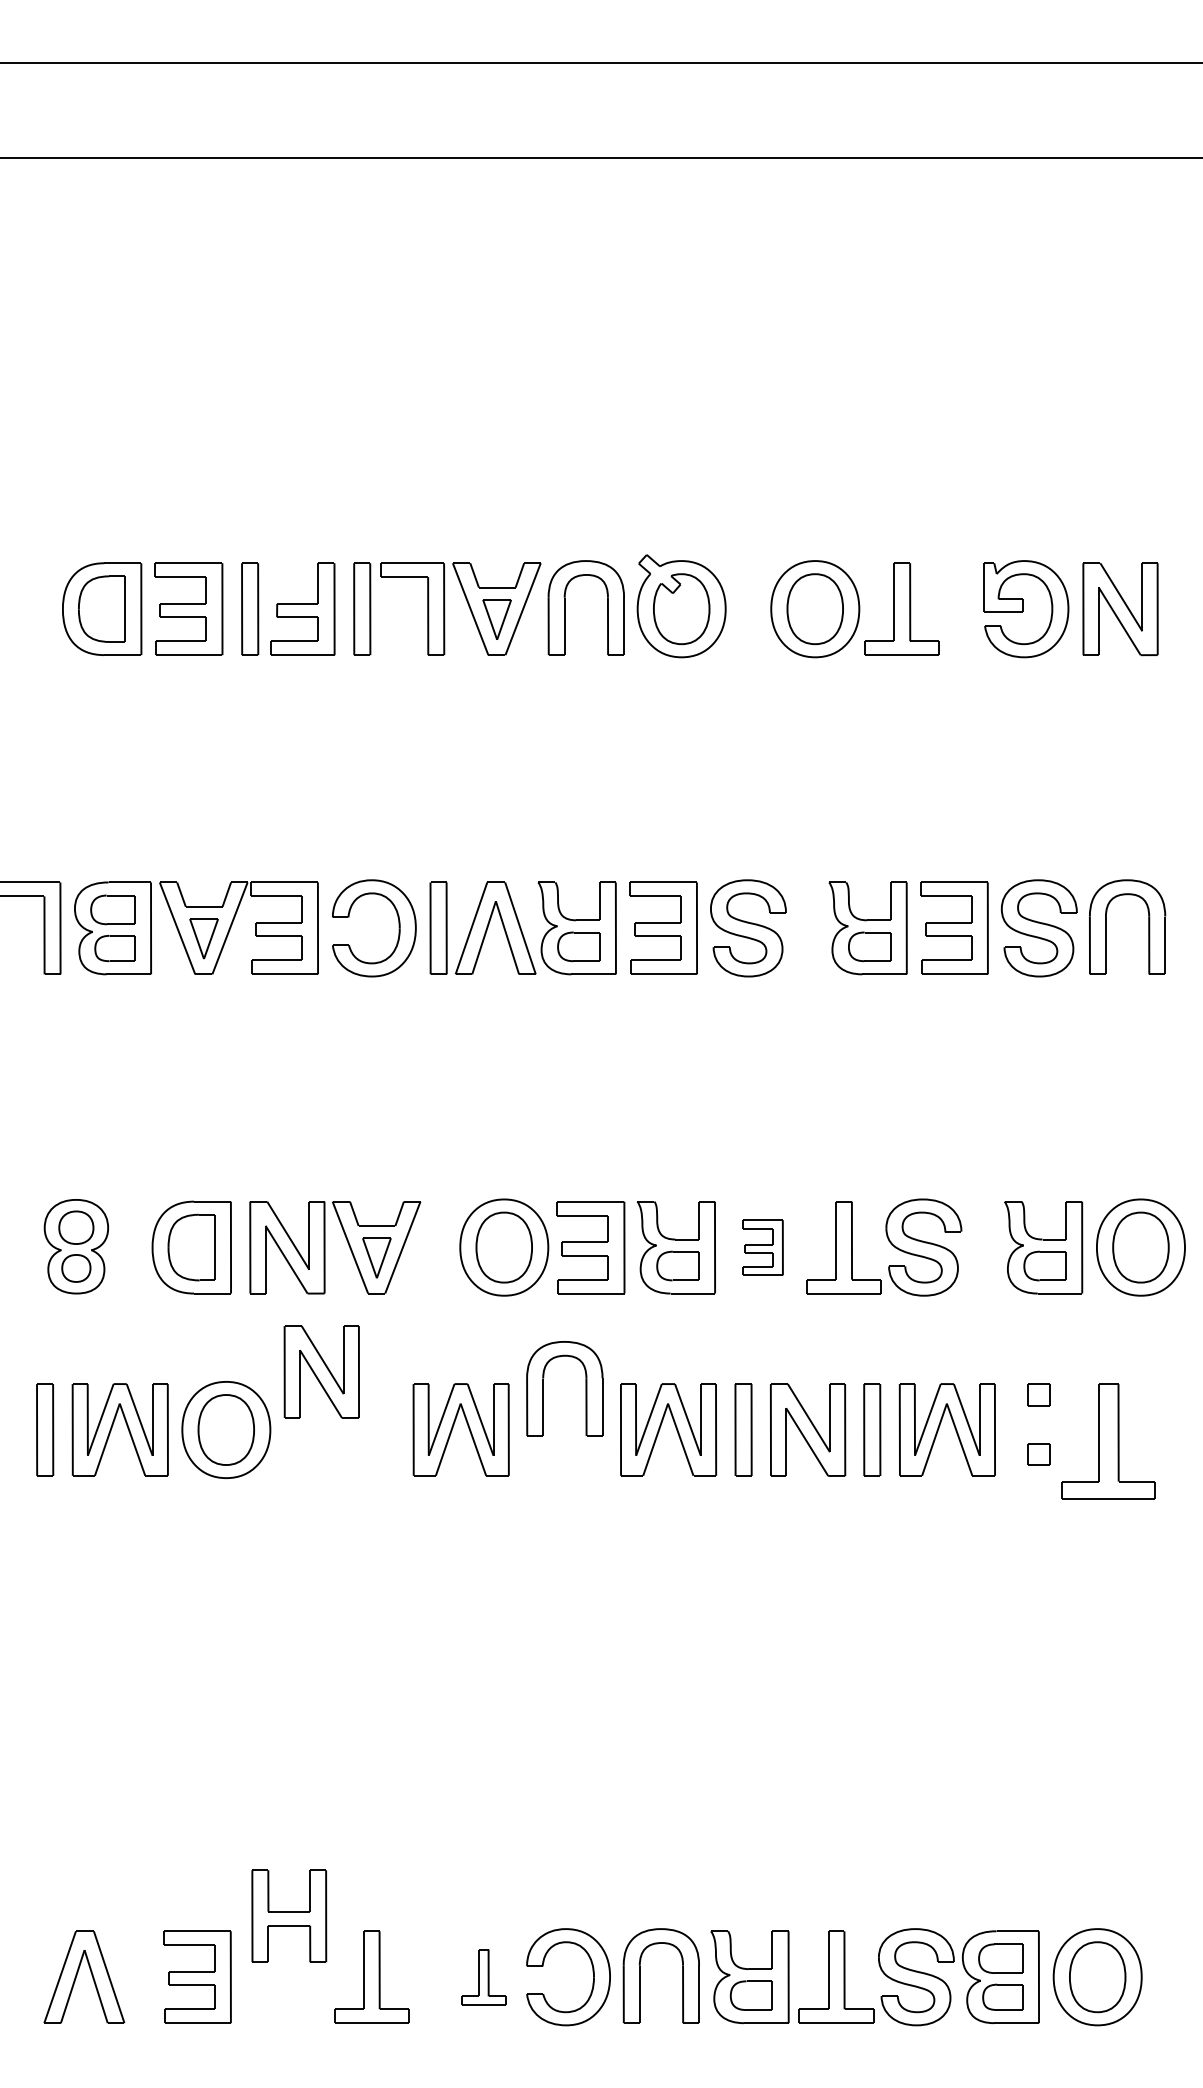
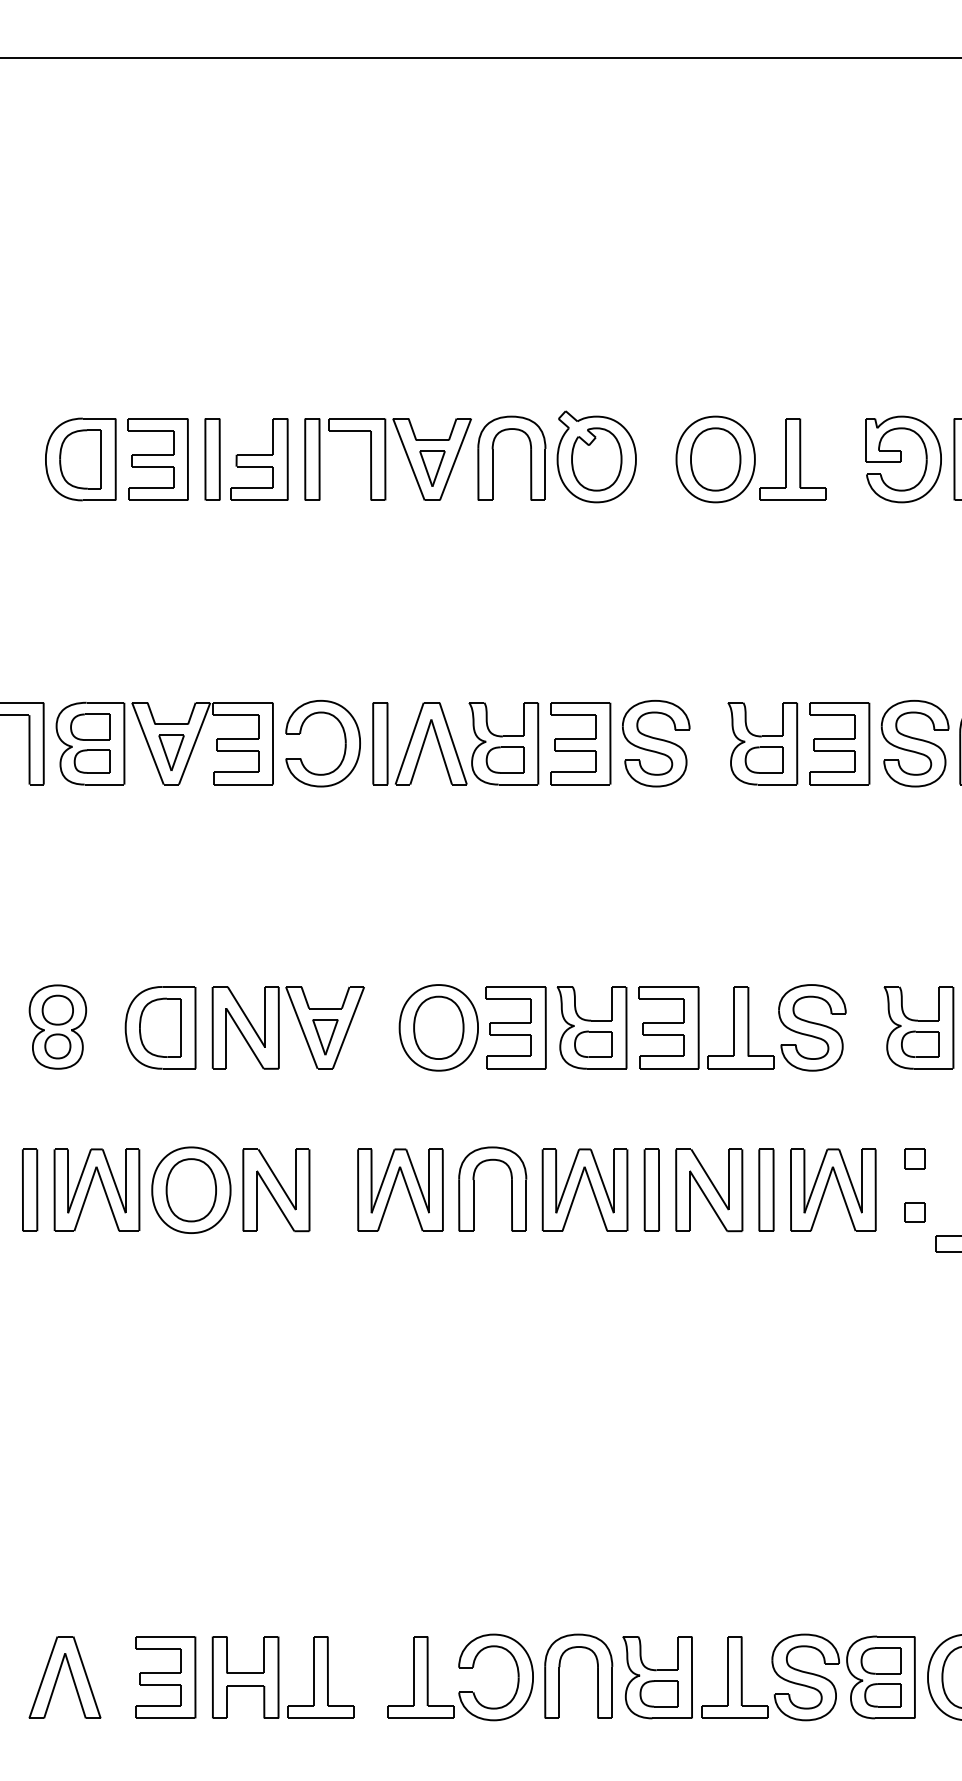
part: (762, 1247) -> (668, 1027), size x1.67
part: (321, 1371) -> (276, 1189), moved
part: (543, 1388) -> (473, 1188), moved
part: (289, 1915) -> (245, 1676), moved
part: (483, 1976) -> (420, 1676), size x1.67

